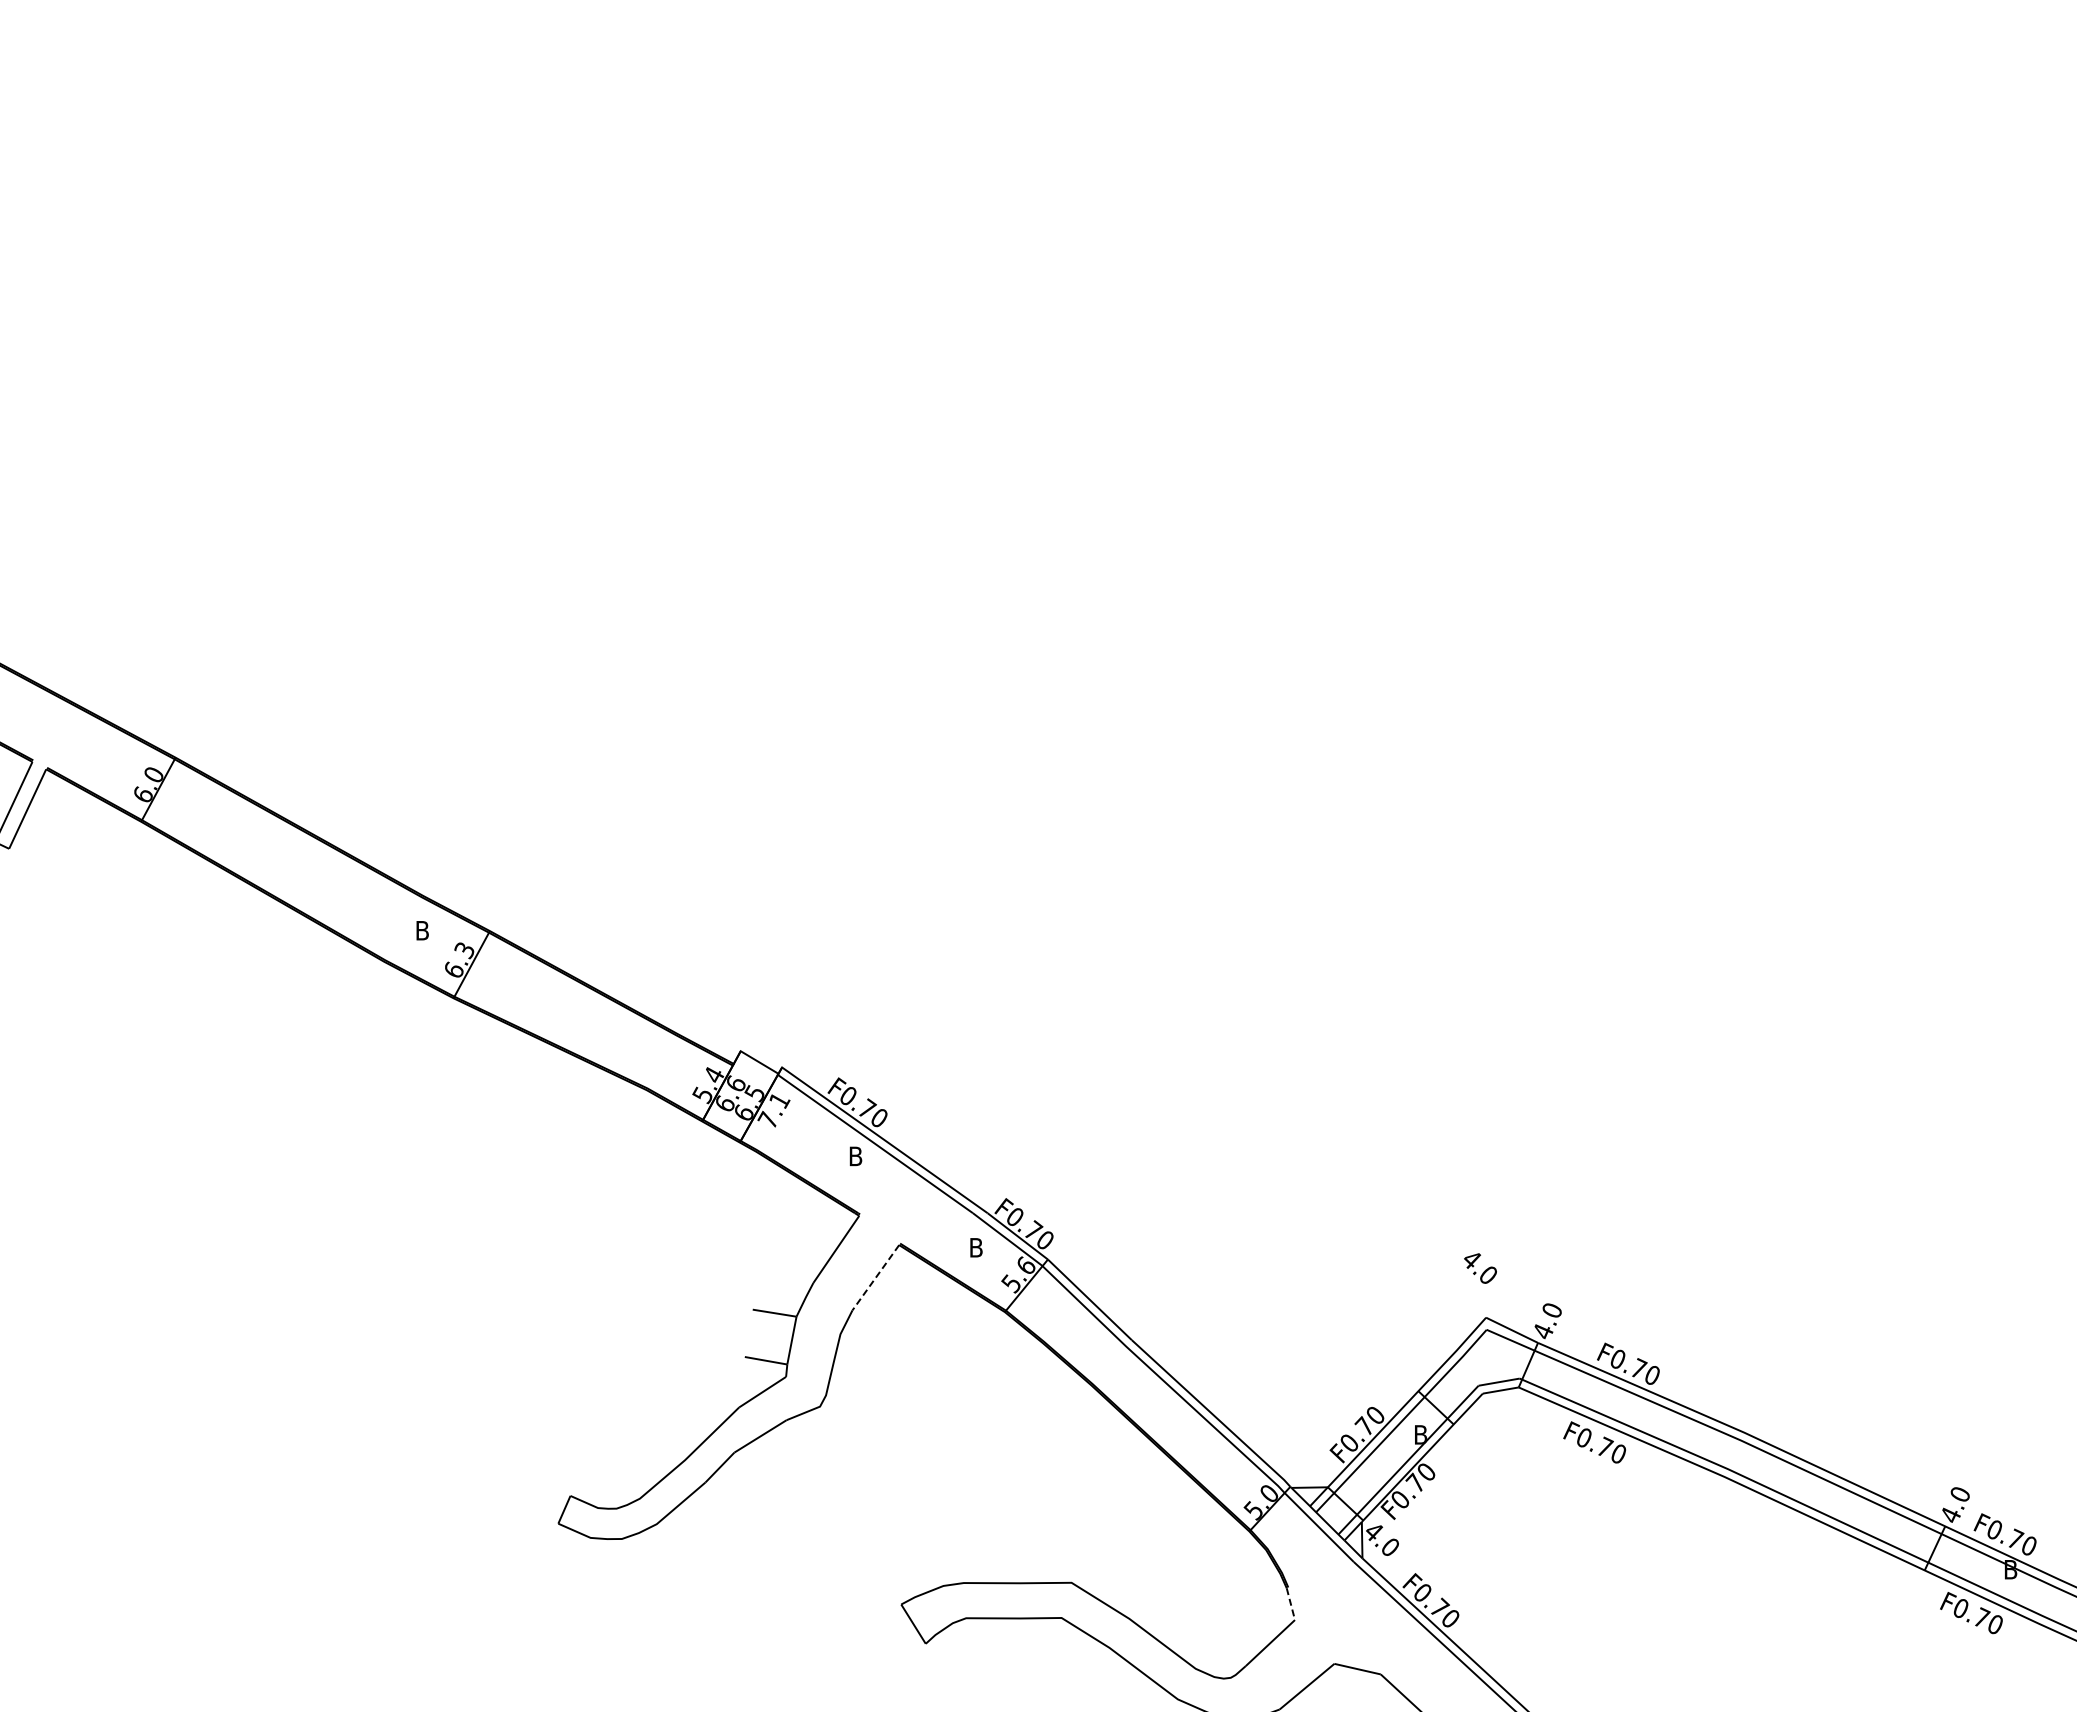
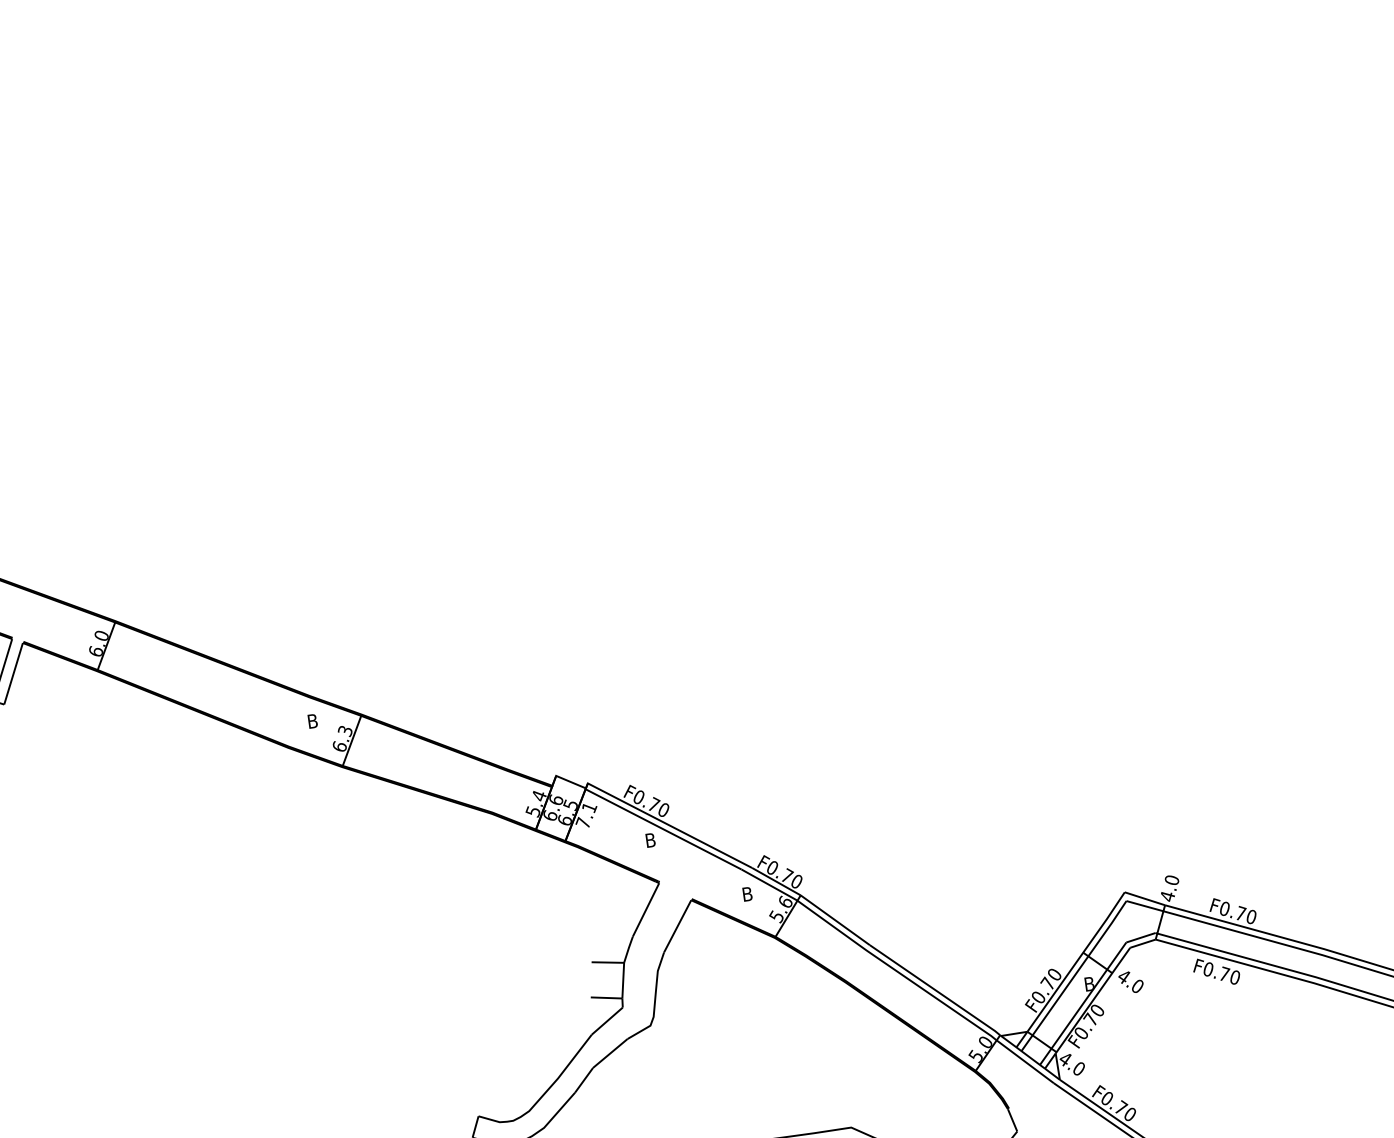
text: (1480, 1268) -> (1131, 982), moved
line: (875, 1278) -> (677, 926), dashed -> solid
line: (1291, 1604) -> (1013, 1120), dashed -> solid

